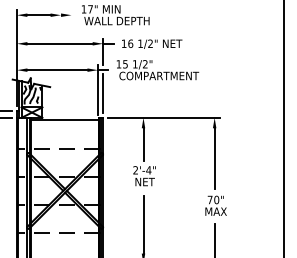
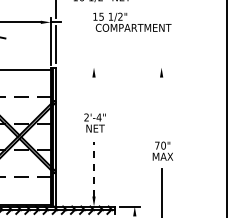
text: (158, 70) -> (132, 22), moved
line: (163, 117) -> (113, 67), removed
line: (143, 144) -> (94, 92), removed
line: (214, 158) -> (161, 106), removed
line: (143, 224) -> (94, 168), solid -> dashed

